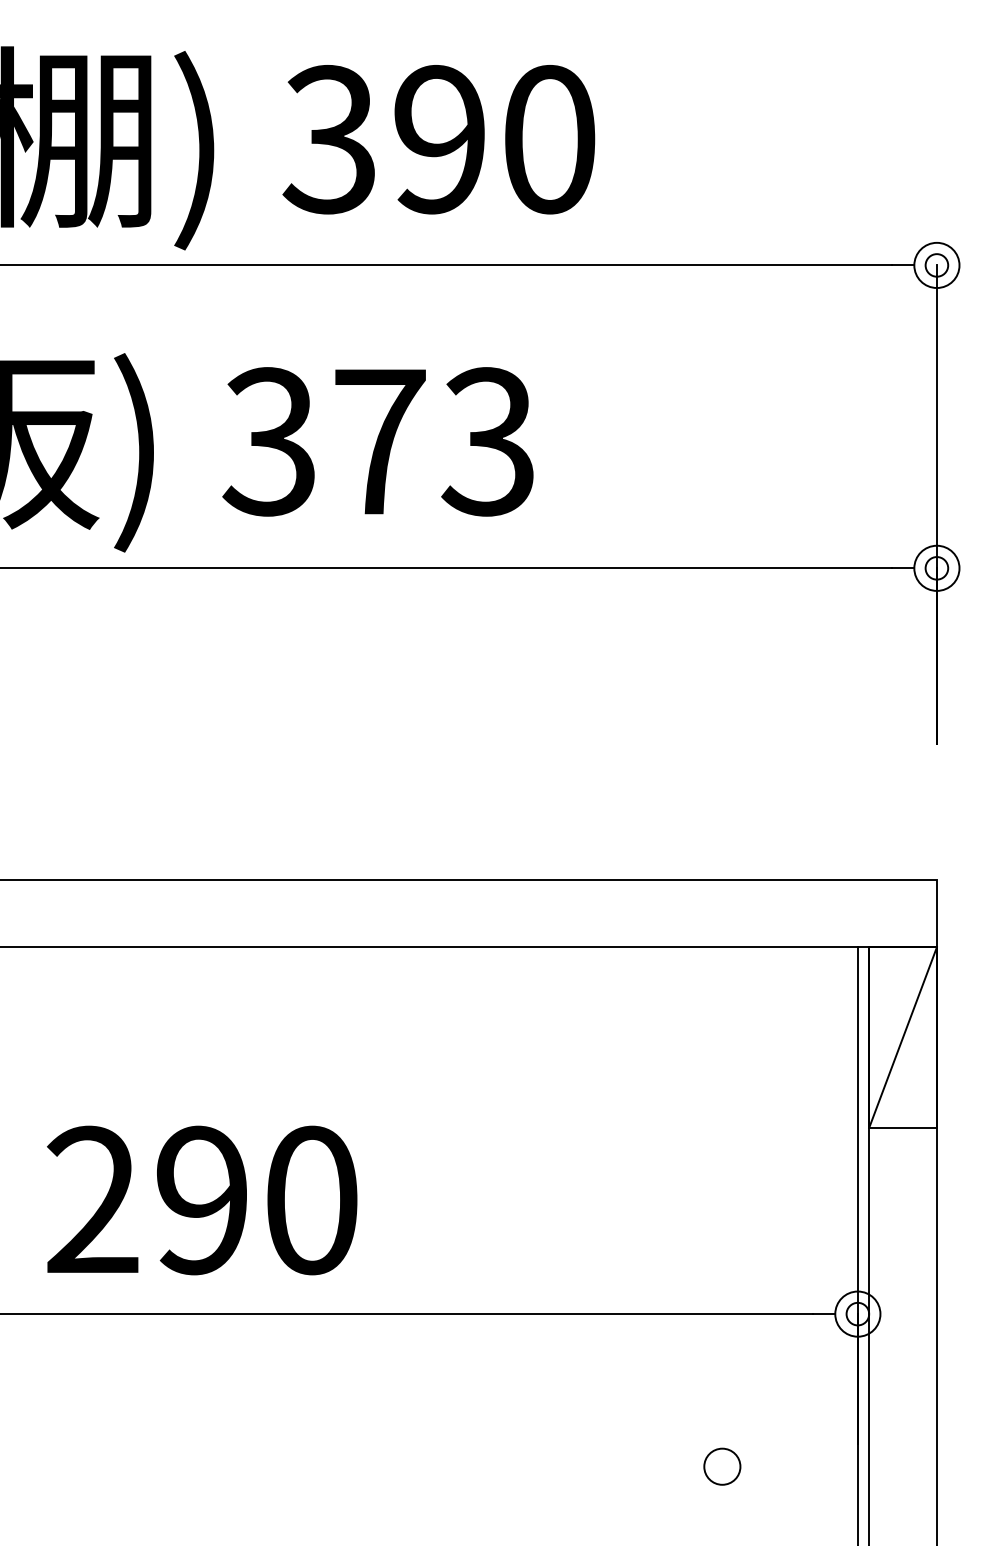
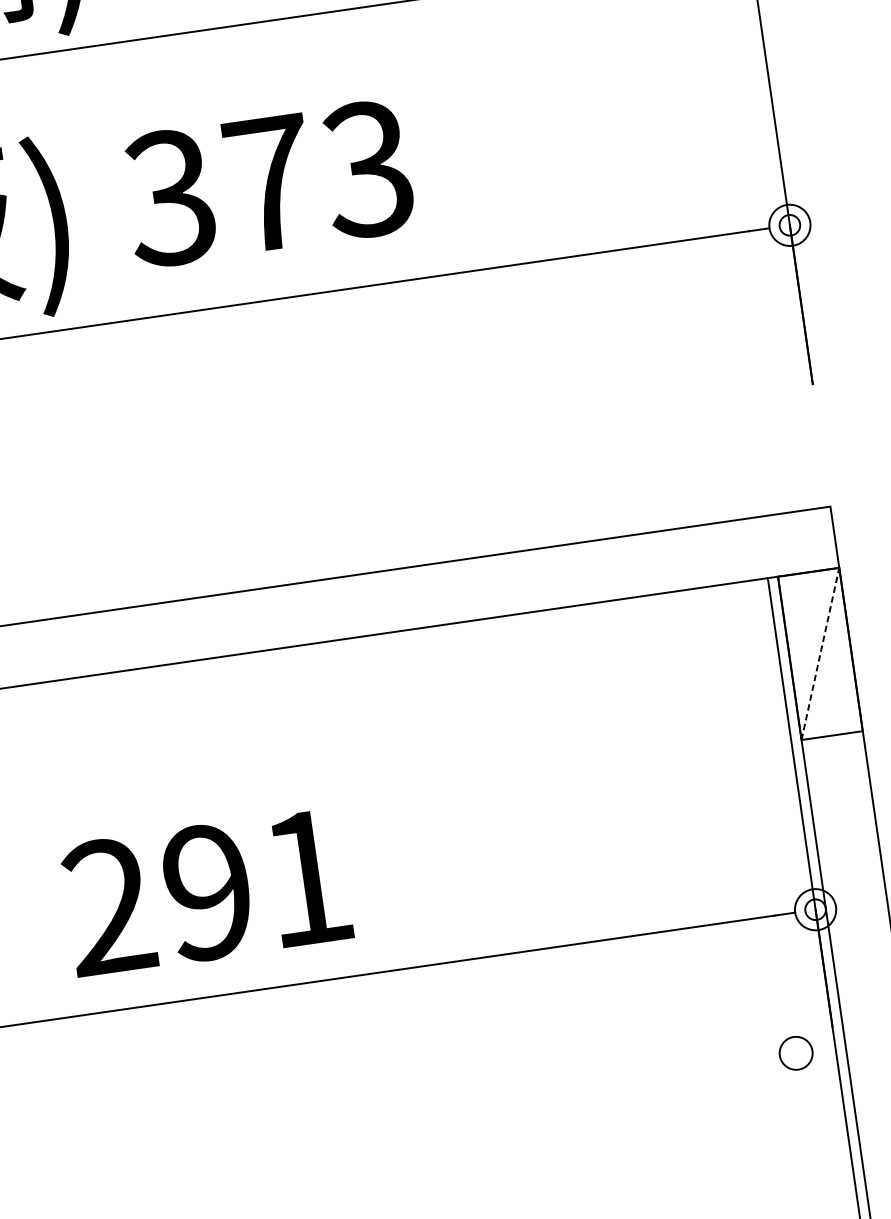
line: (903, 1037) -> (820, 653), solid -> dashed
text: (312, 1200) -> (307, 878), 290 -> 291
circle: (722, 1466) -> (796, 1053), moved

